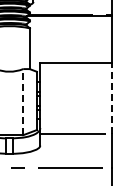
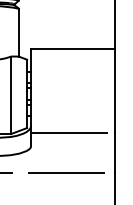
line: (112, 98) -> (115, 91), dashed -> solid
line: (23, 101) -> (11, 94), dashed -> solid

